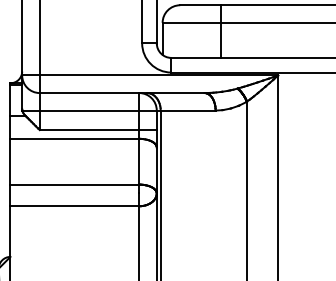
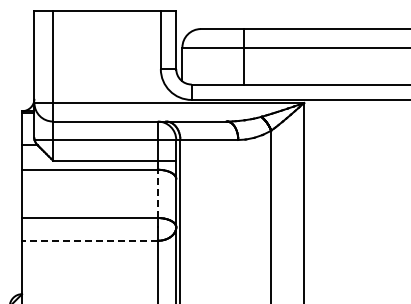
line: (138, 161) -> (157, 193), solid -> dashed
line: (74, 205) -> (89, 240), solid -> dashed

